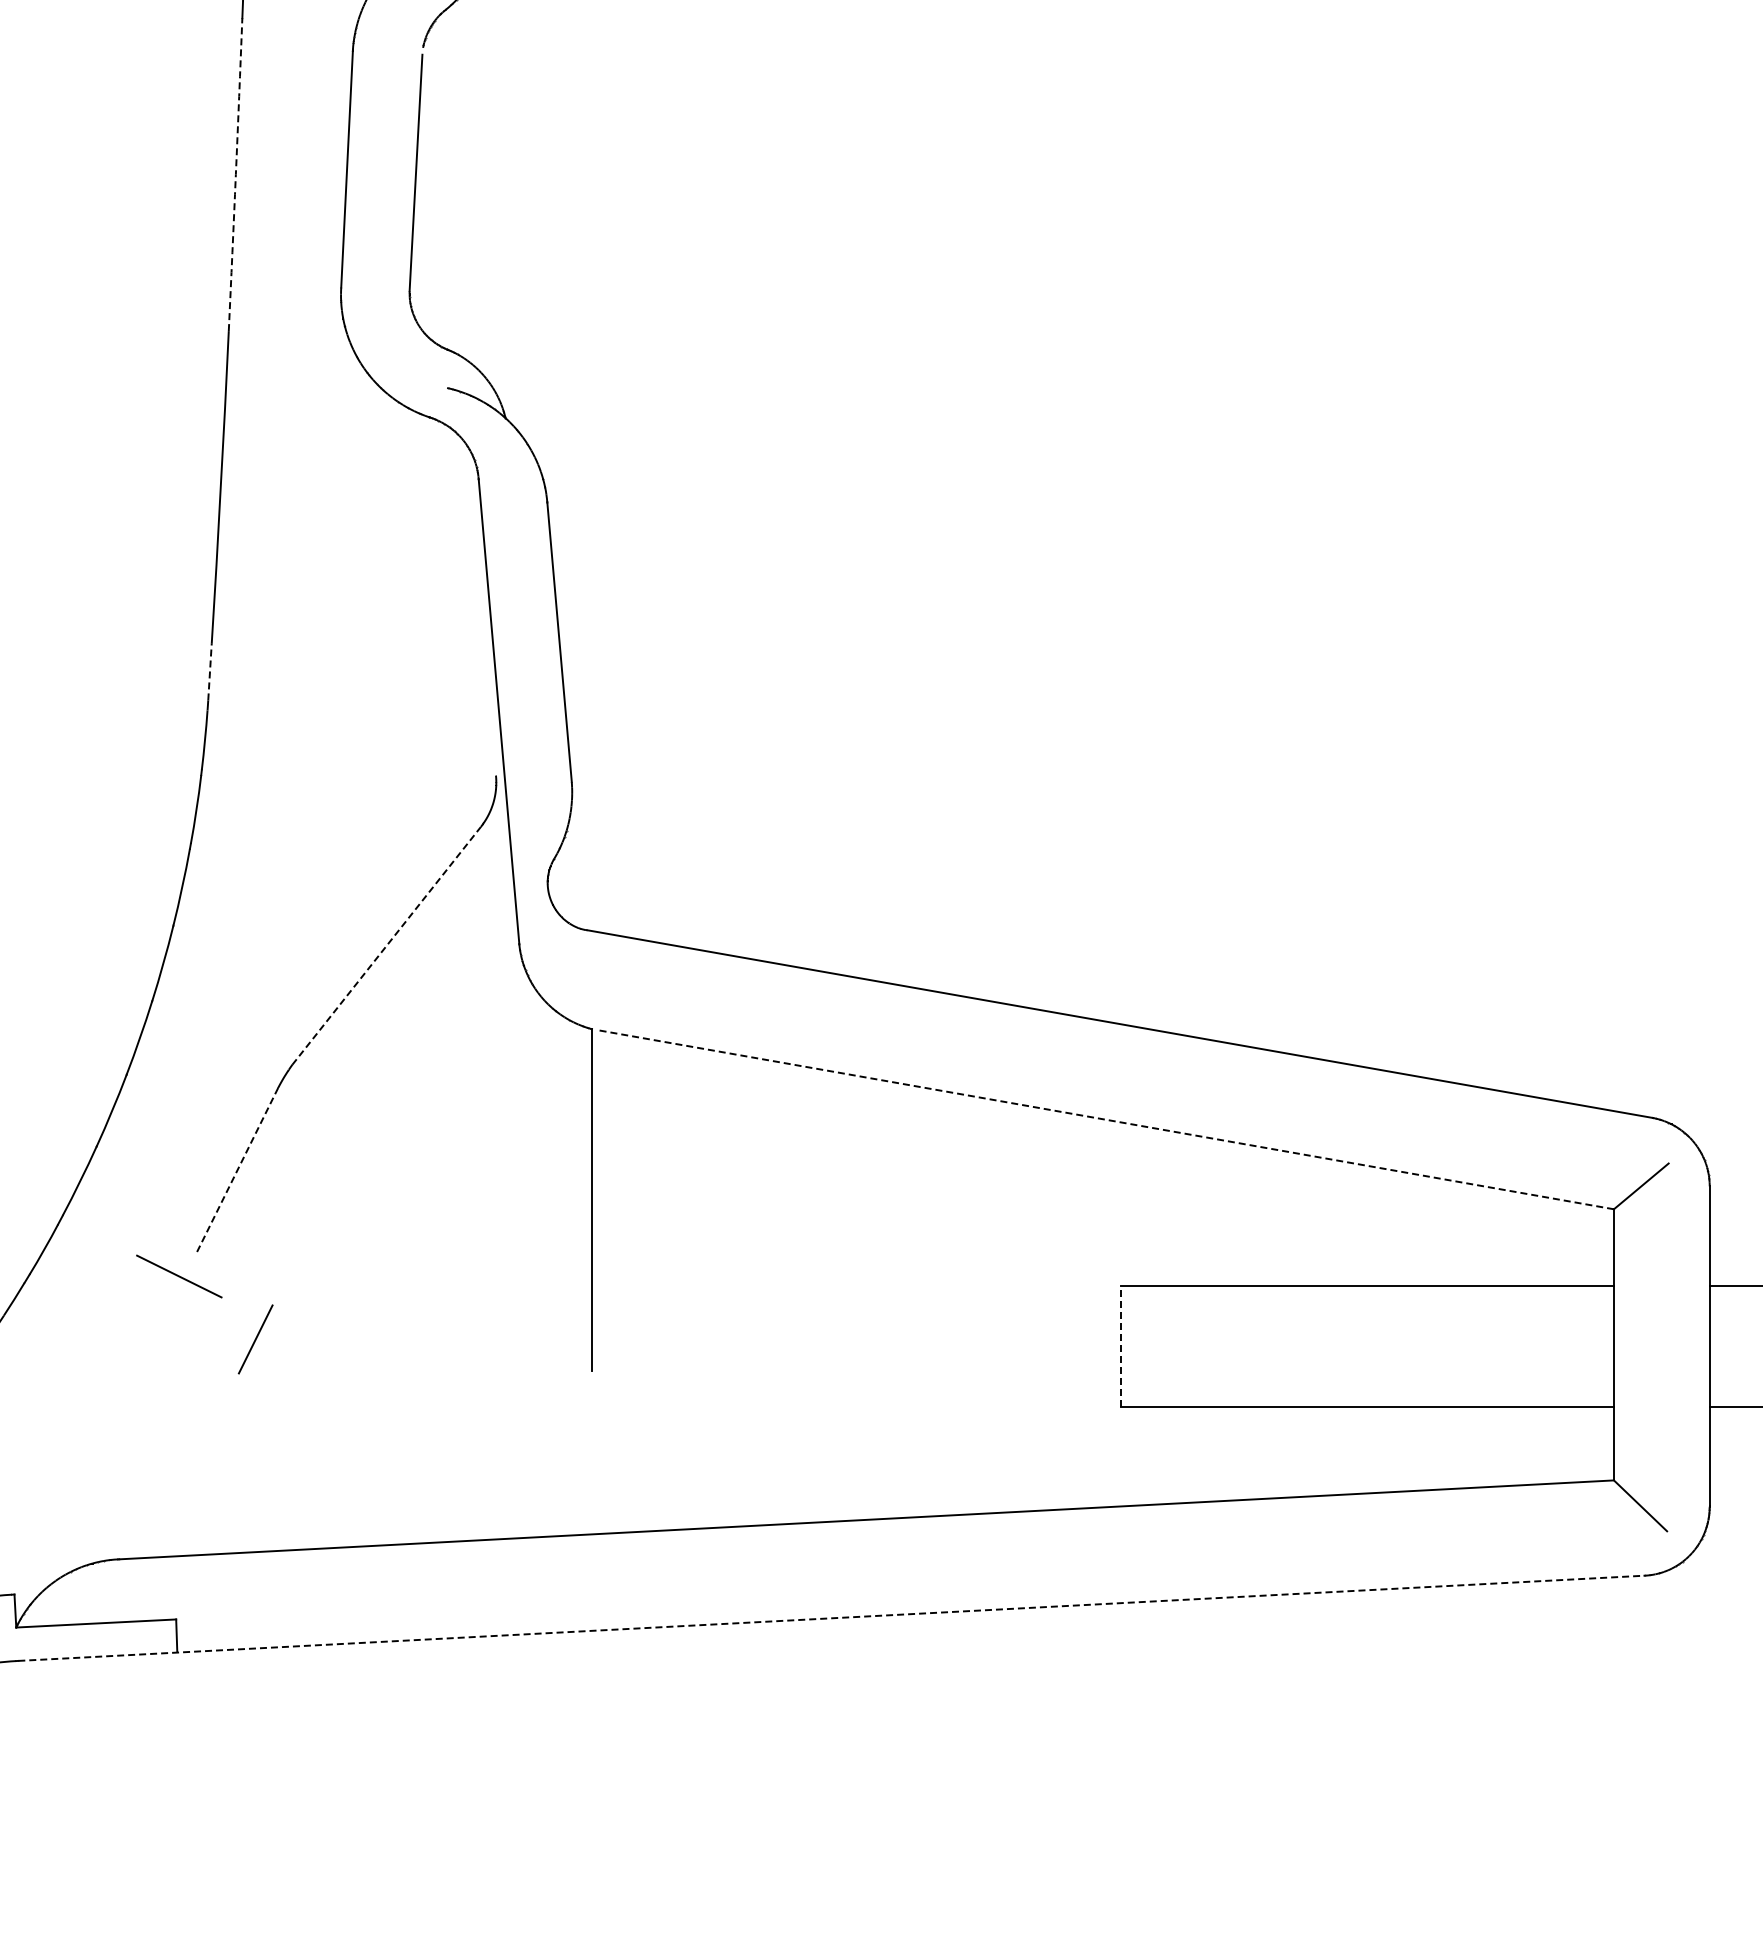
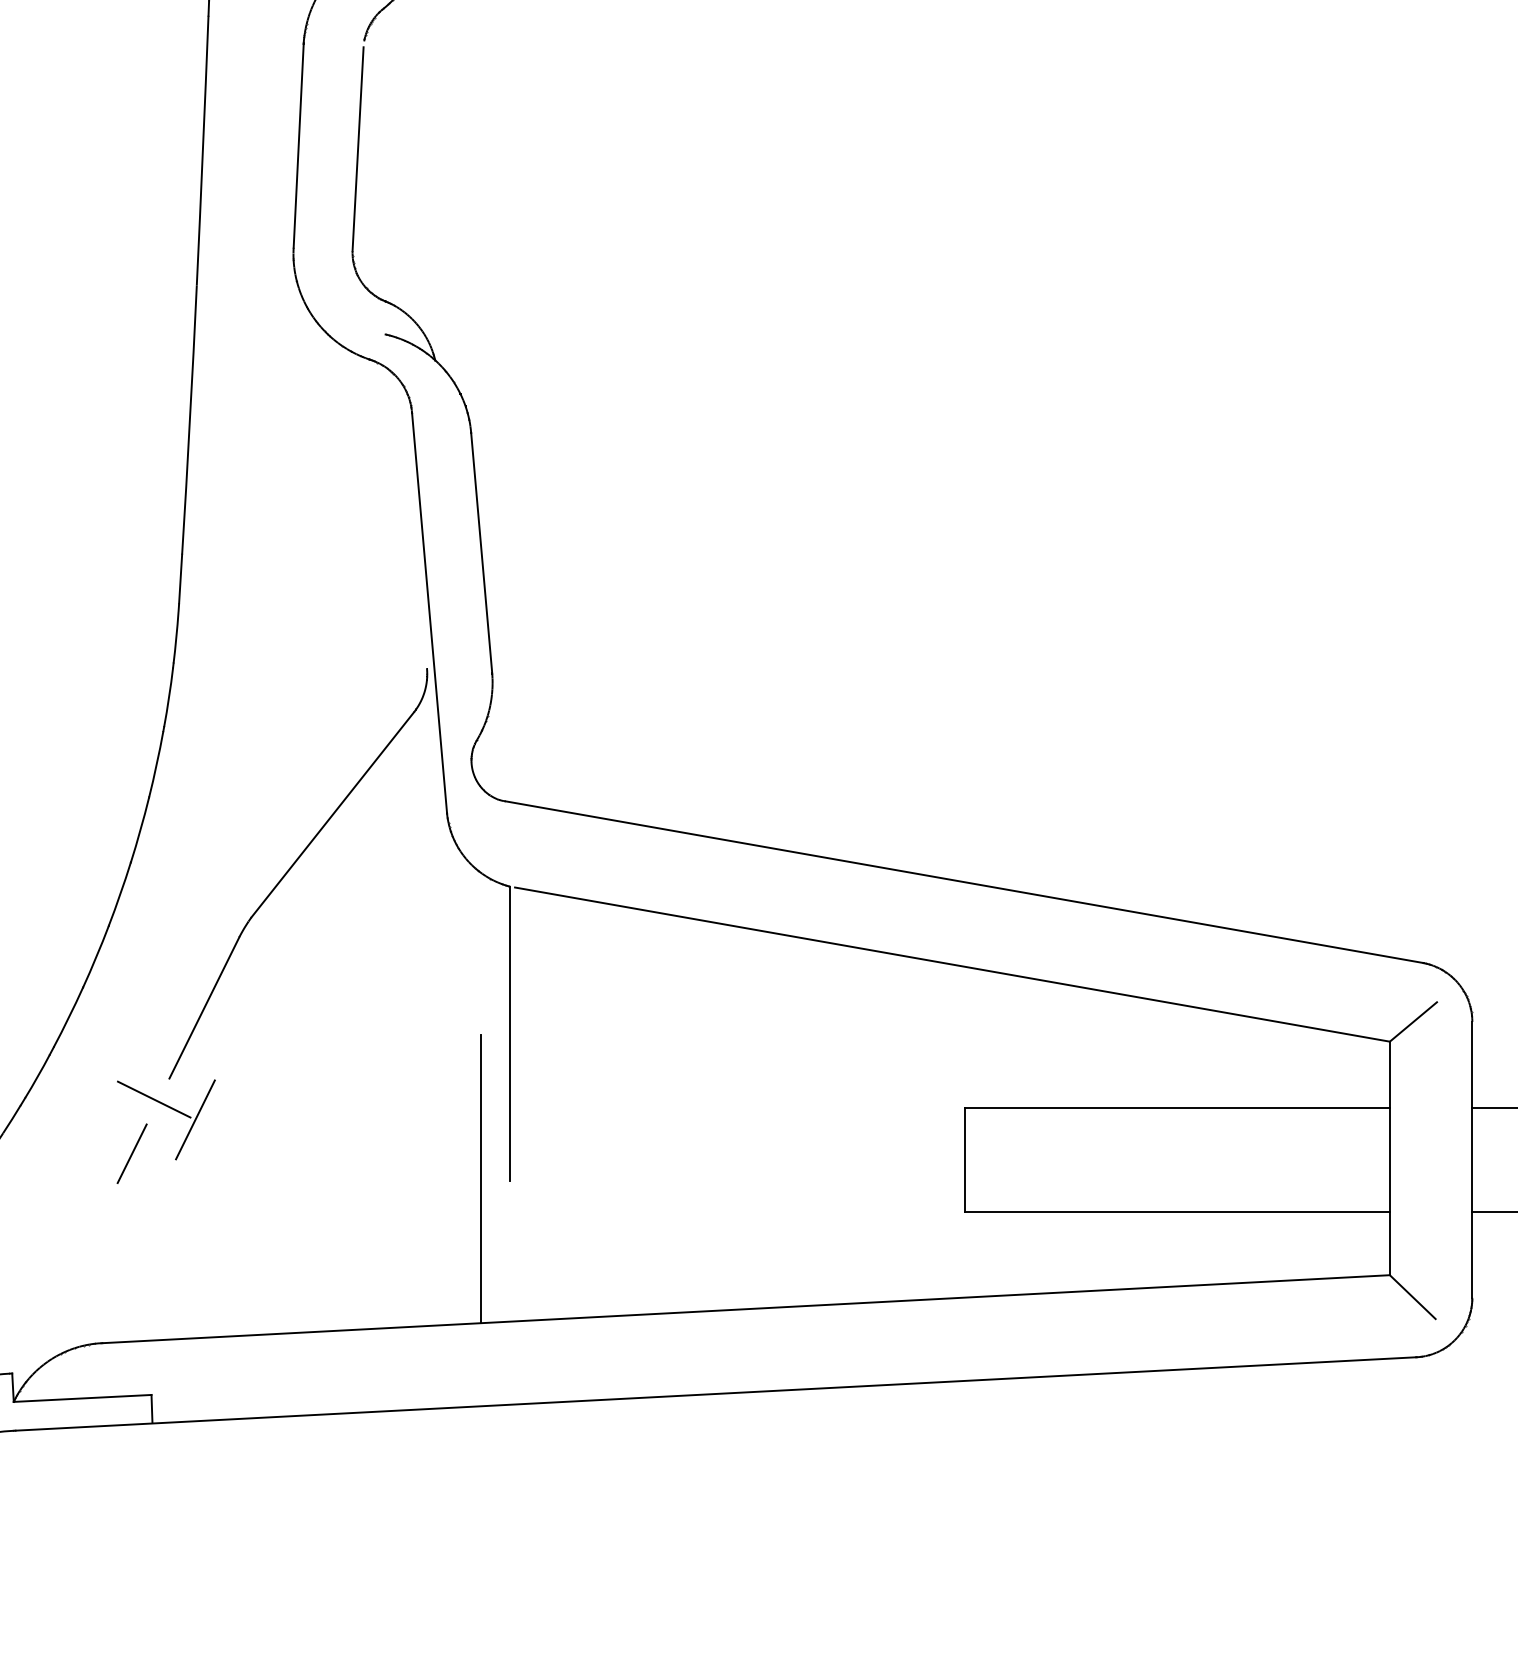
arc: (235, 174) -> (202, 150), dashed -> solid
line: (210, 671) -> (181, 578), dashed -> solid
line: (386, 945) -> (332, 814), dashed -> solid
line: (1106, 1119) -> (952, 964), dashed -> solid
line: (237, 1170) -> (204, 1008), dashed -> solid
line: (226, 1299) -> (194, 1119), added
line: (255, 1339) -> (131, 1153), moved
line: (1120, 1345) -> (964, 1159), dashed -> solid
line: (558, 1368) -> (480, 1178), added
line: (831, 1618) -> (715, 1394), dashed -> solid

